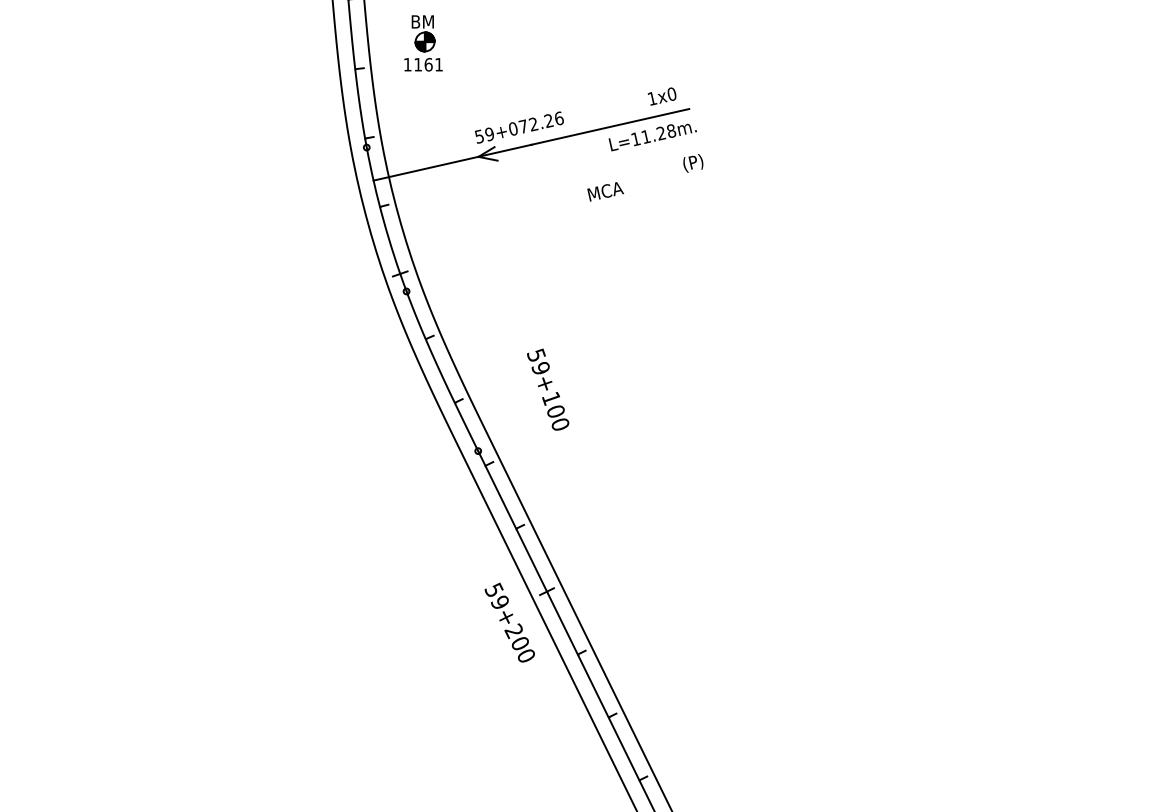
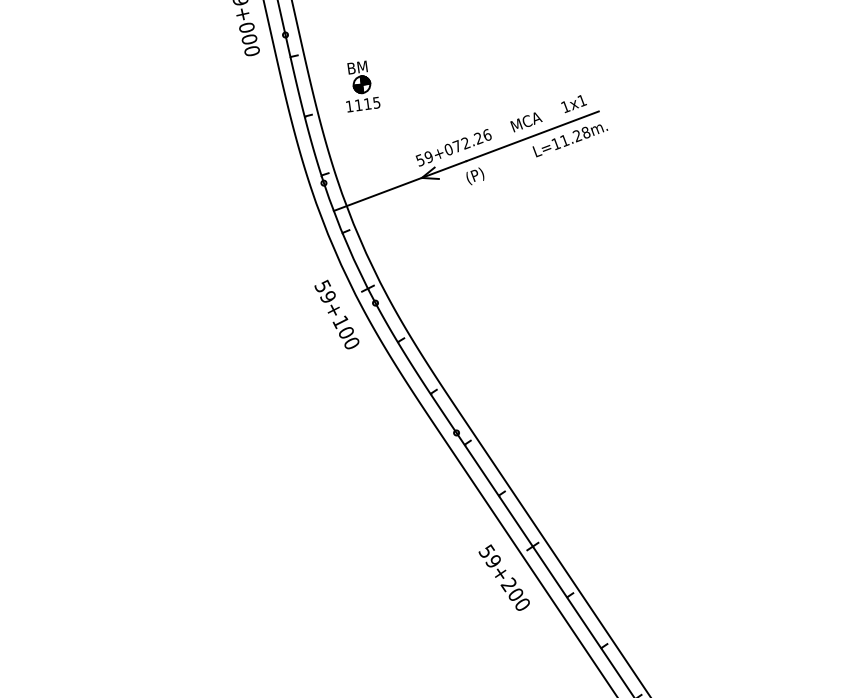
text: (433, 64) -> (371, 103), 1161 -> 1115
text: (671, 94) -> (581, 100), 1x0 -> 1x1
text: (693, 163) -> (475, 176), moved
text: (605, 191) -> (526, 121), moved
text: (548, 389) -> (337, 314), moved

